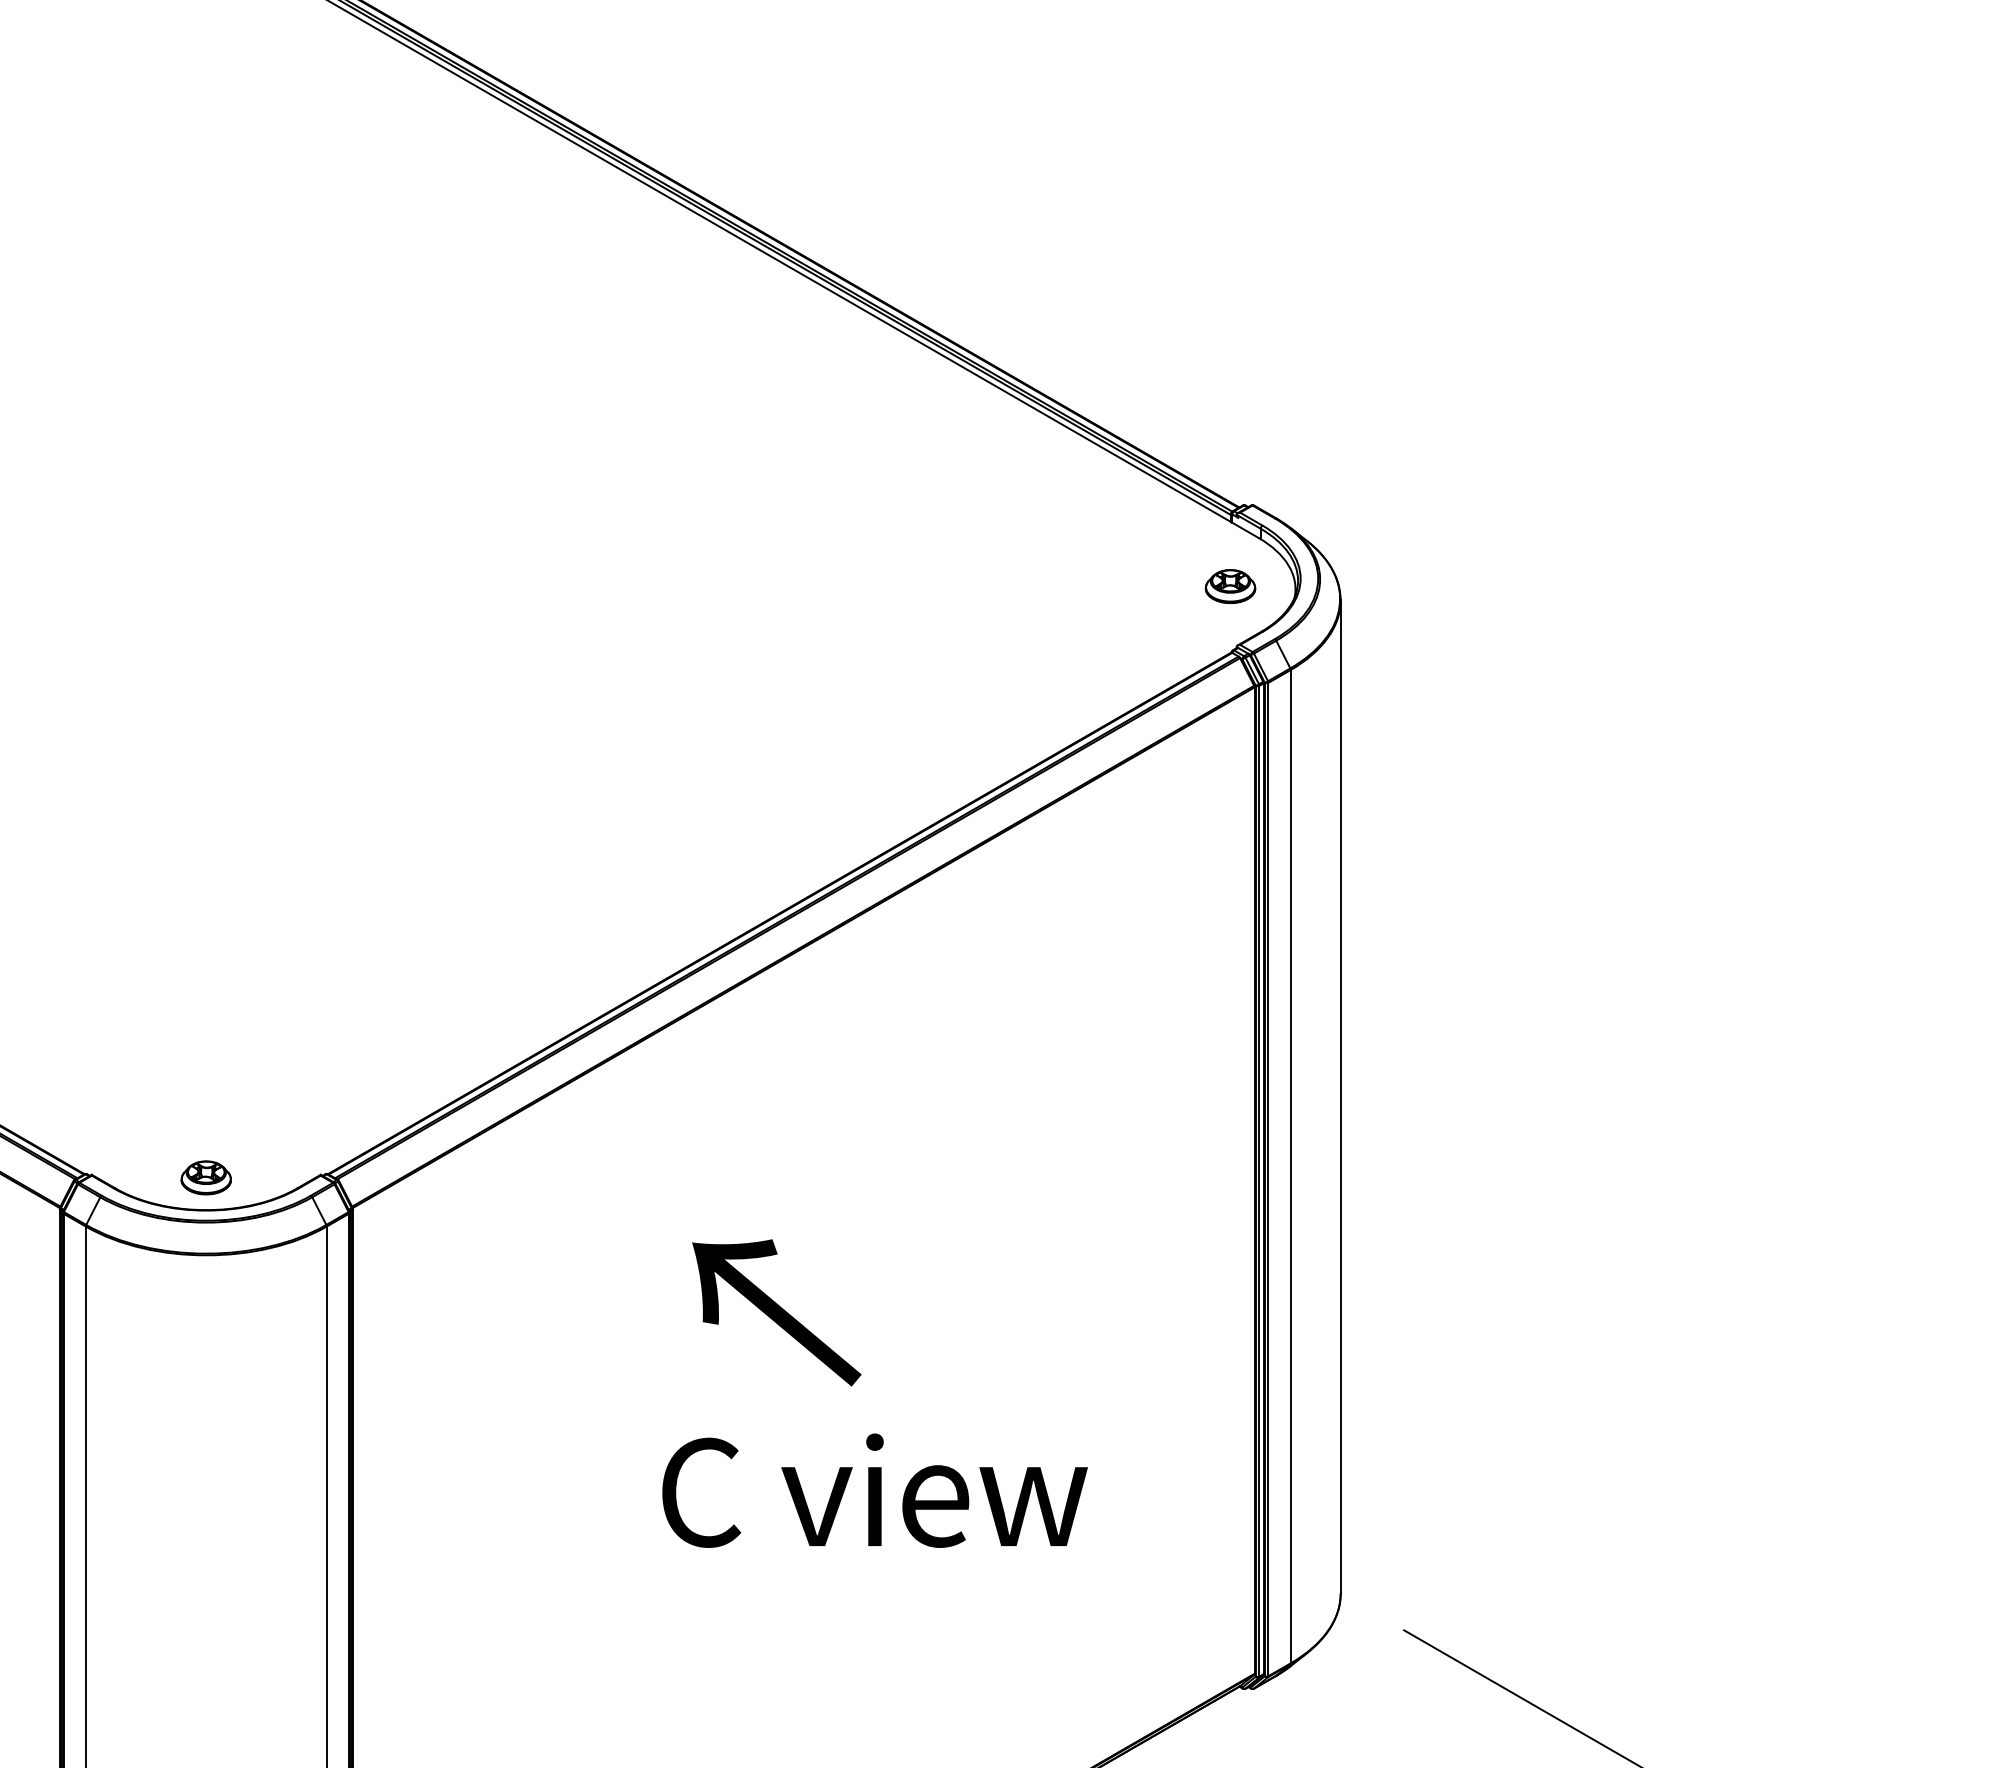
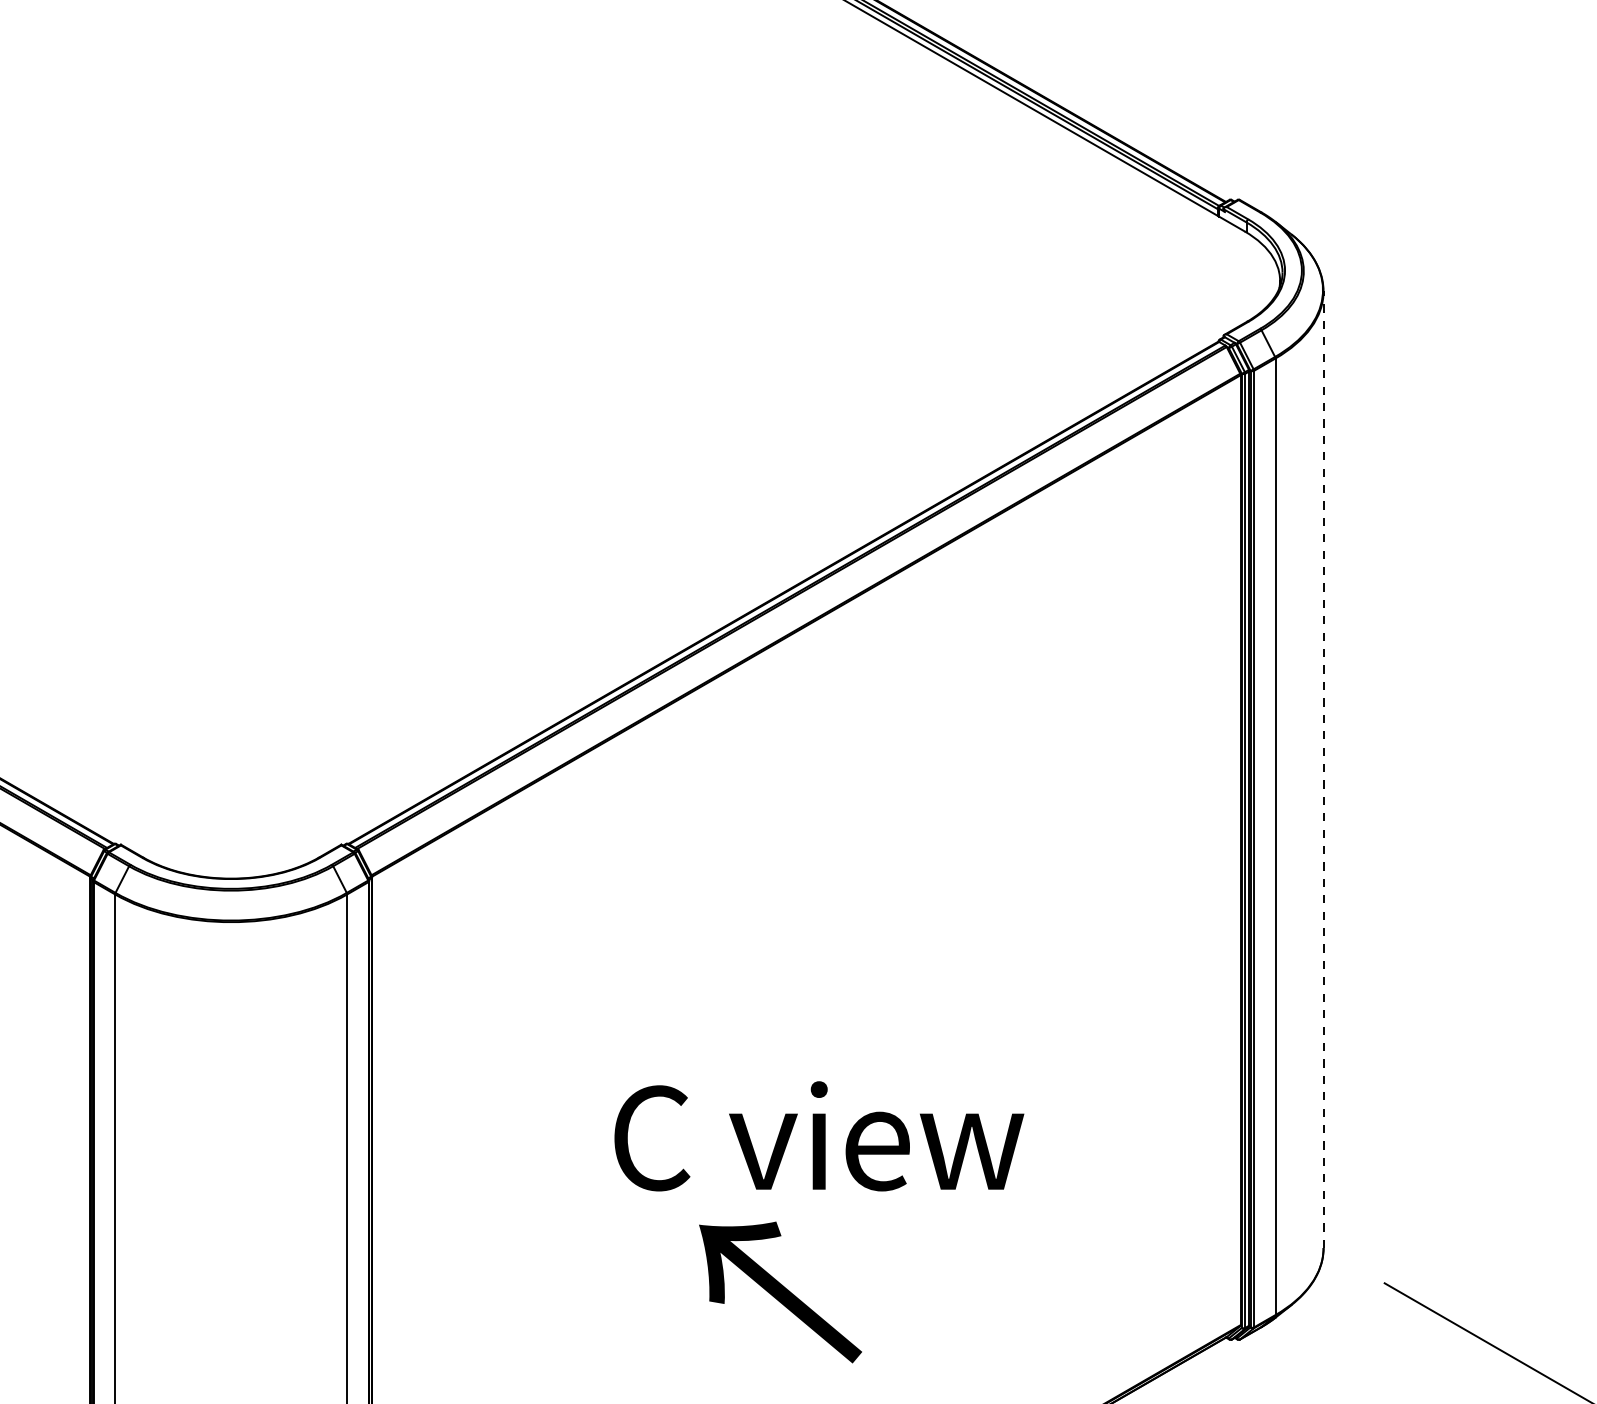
part: (1230, 586) -> (1217, 278), removed
line: (1340, 1097) -> (1323, 770), solid -> dashed
part: (205, 1177) -> (230, 847), removed
text: (776, 1312) -> (780, 1292), moved
text: (874, 1490) -> (818, 1136), moved

